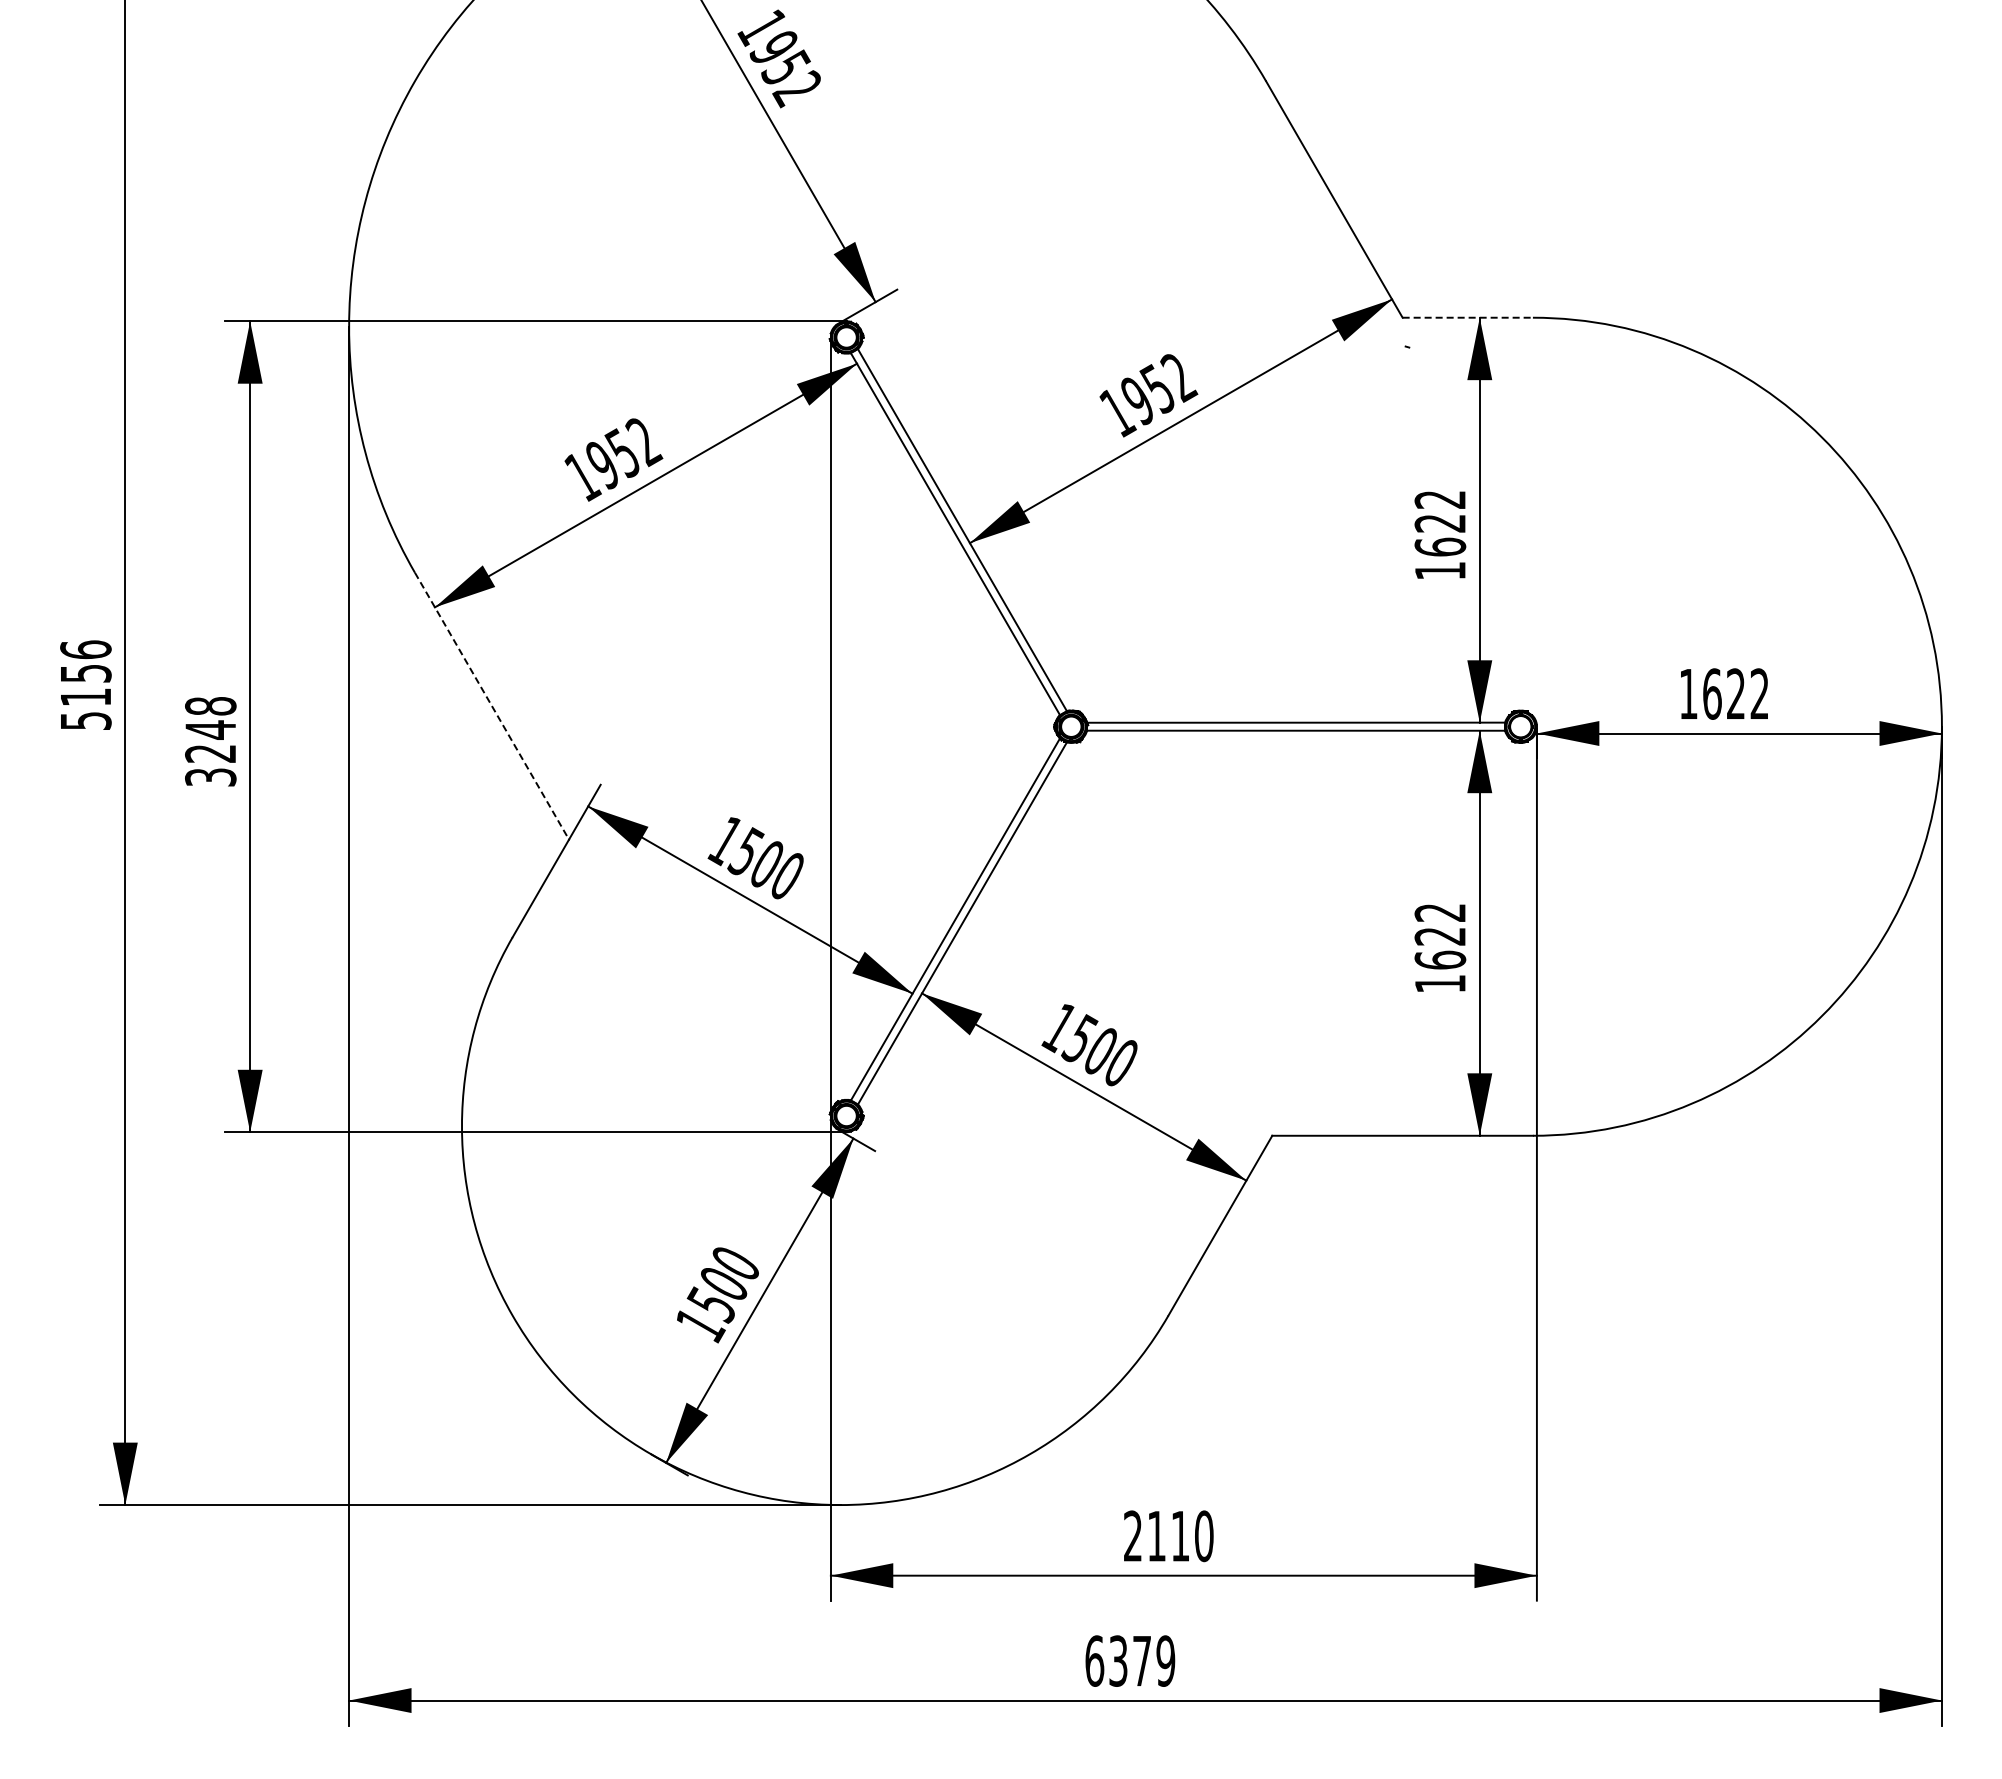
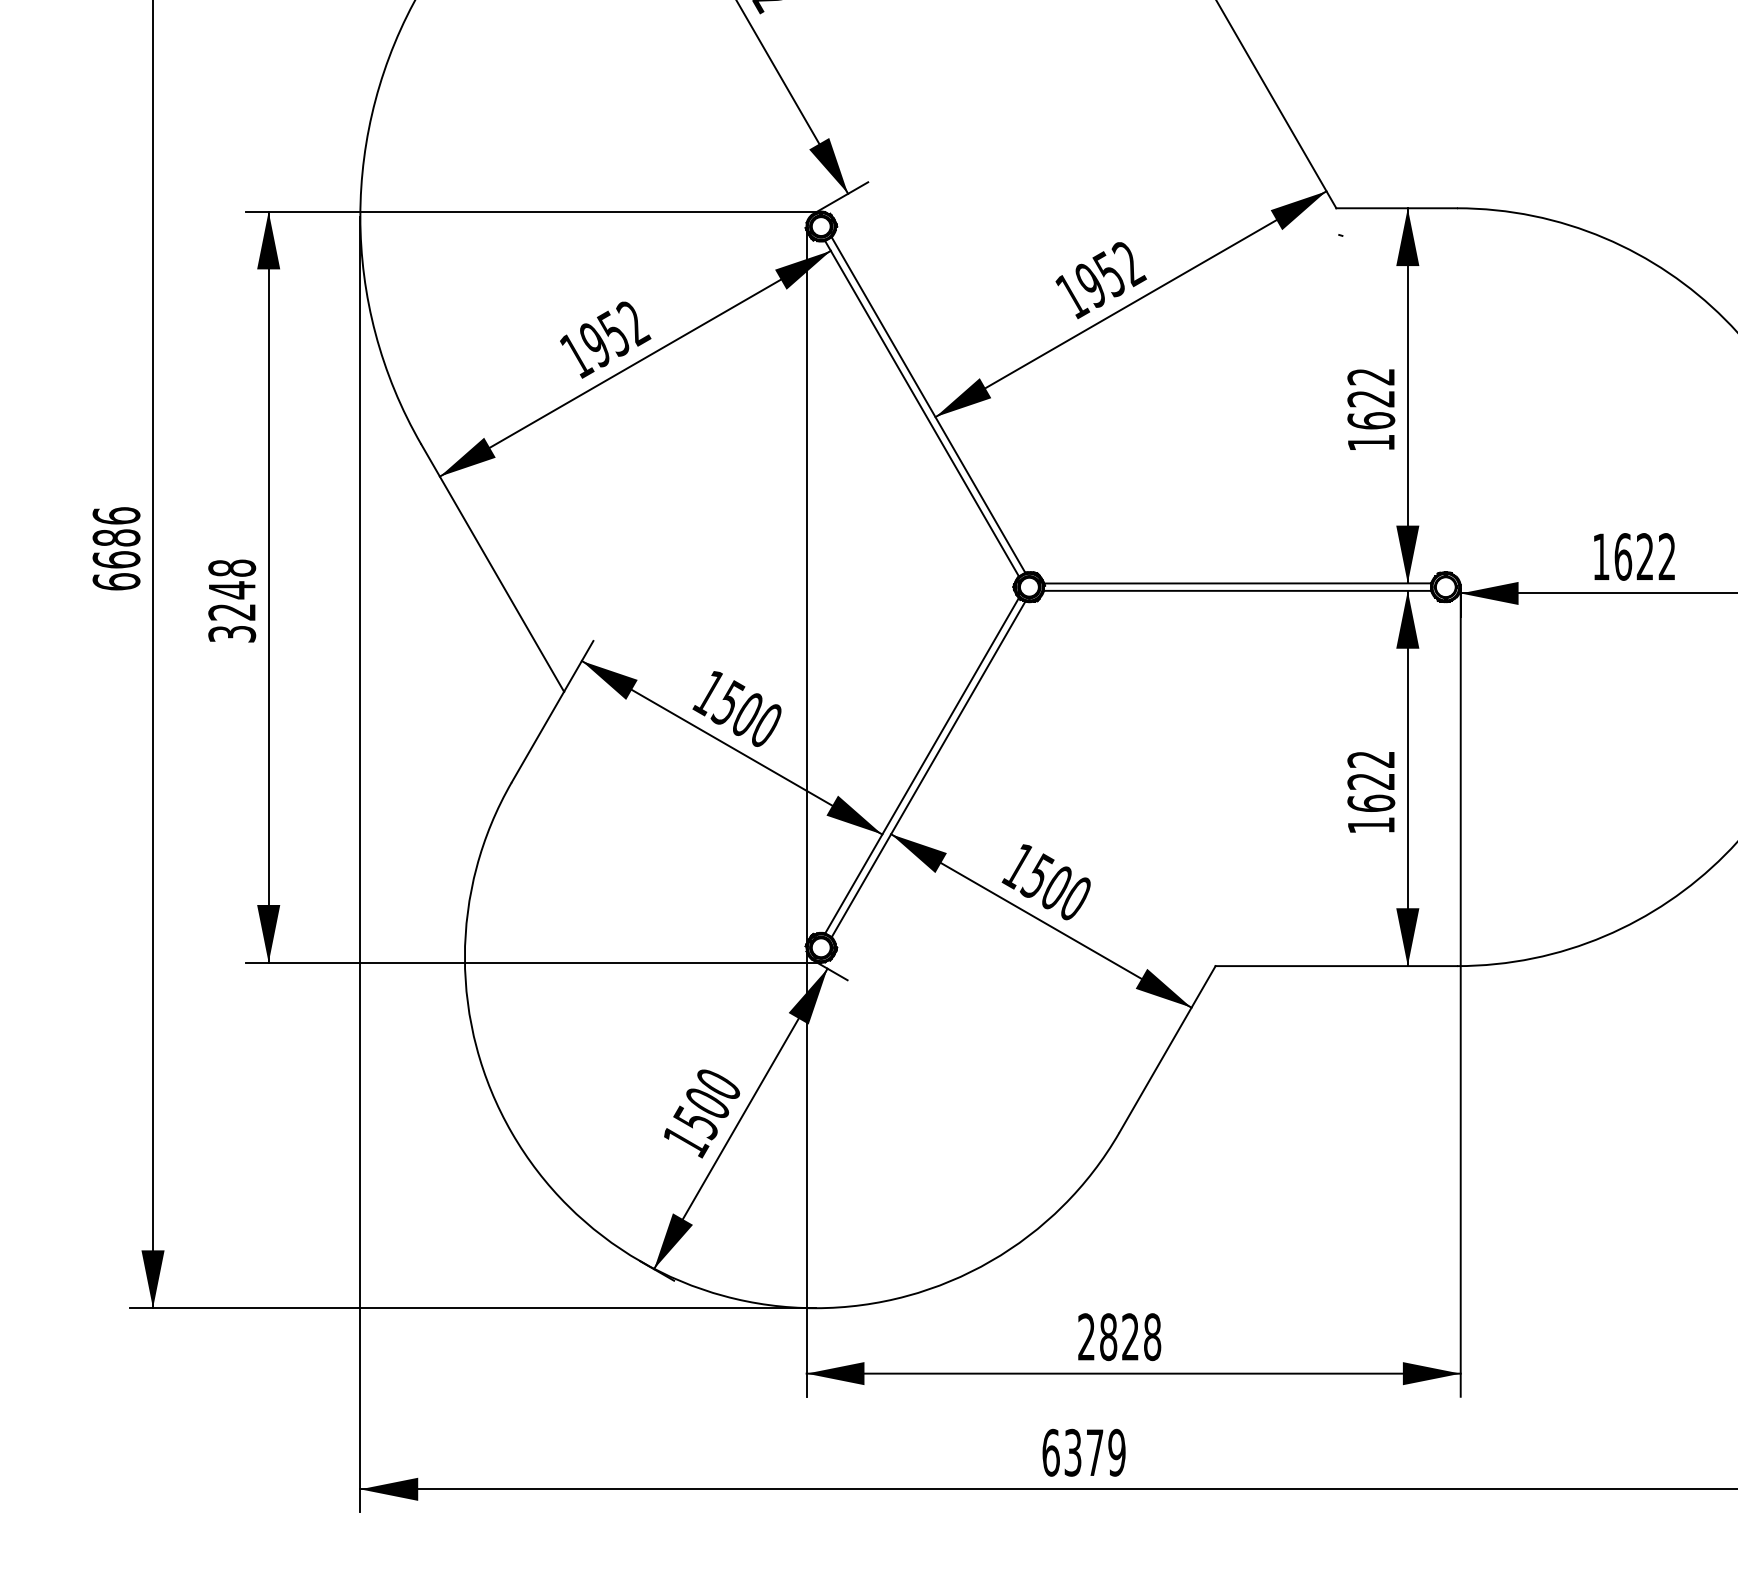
line: (1468, 317) -> (1397, 208), dashed -> solid
text: (85, 697) -> (116, 560), 5156 -> 6686
line: (492, 706) -> (493, 568), dashed -> solid
text: (1180, 1536) -> (1130, 1337), 2110 -> 2828

